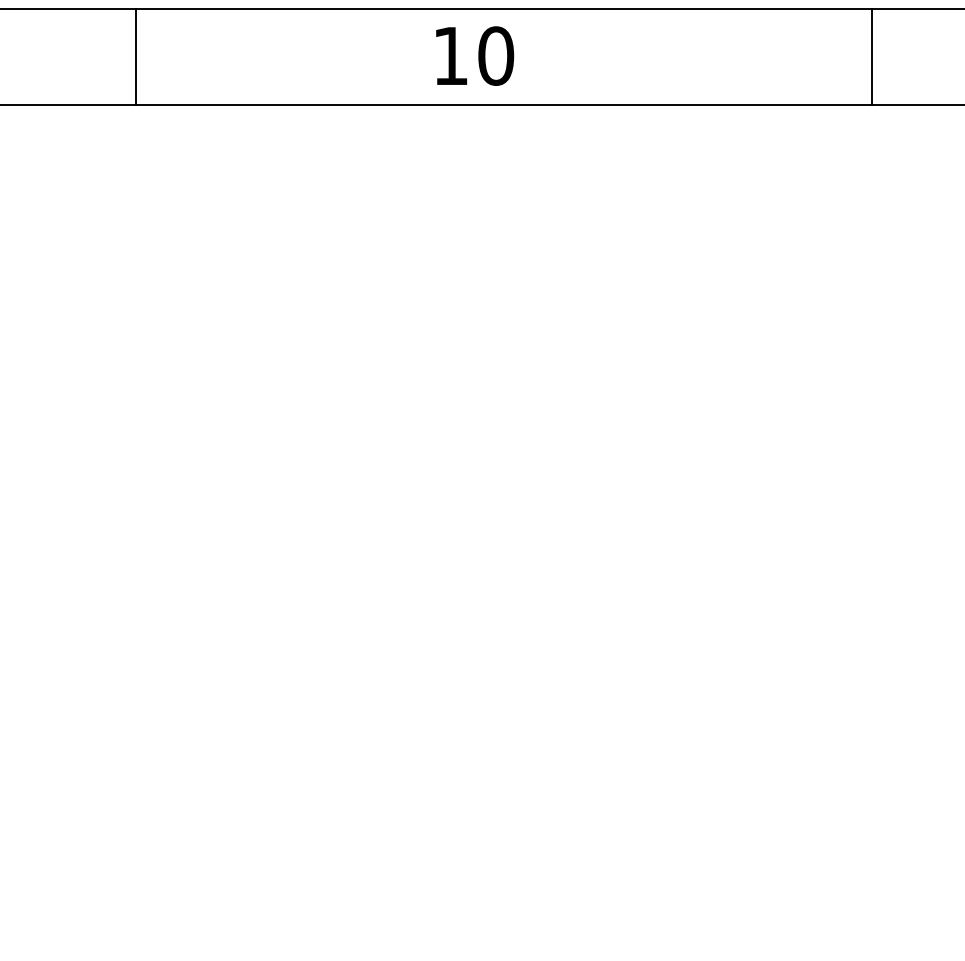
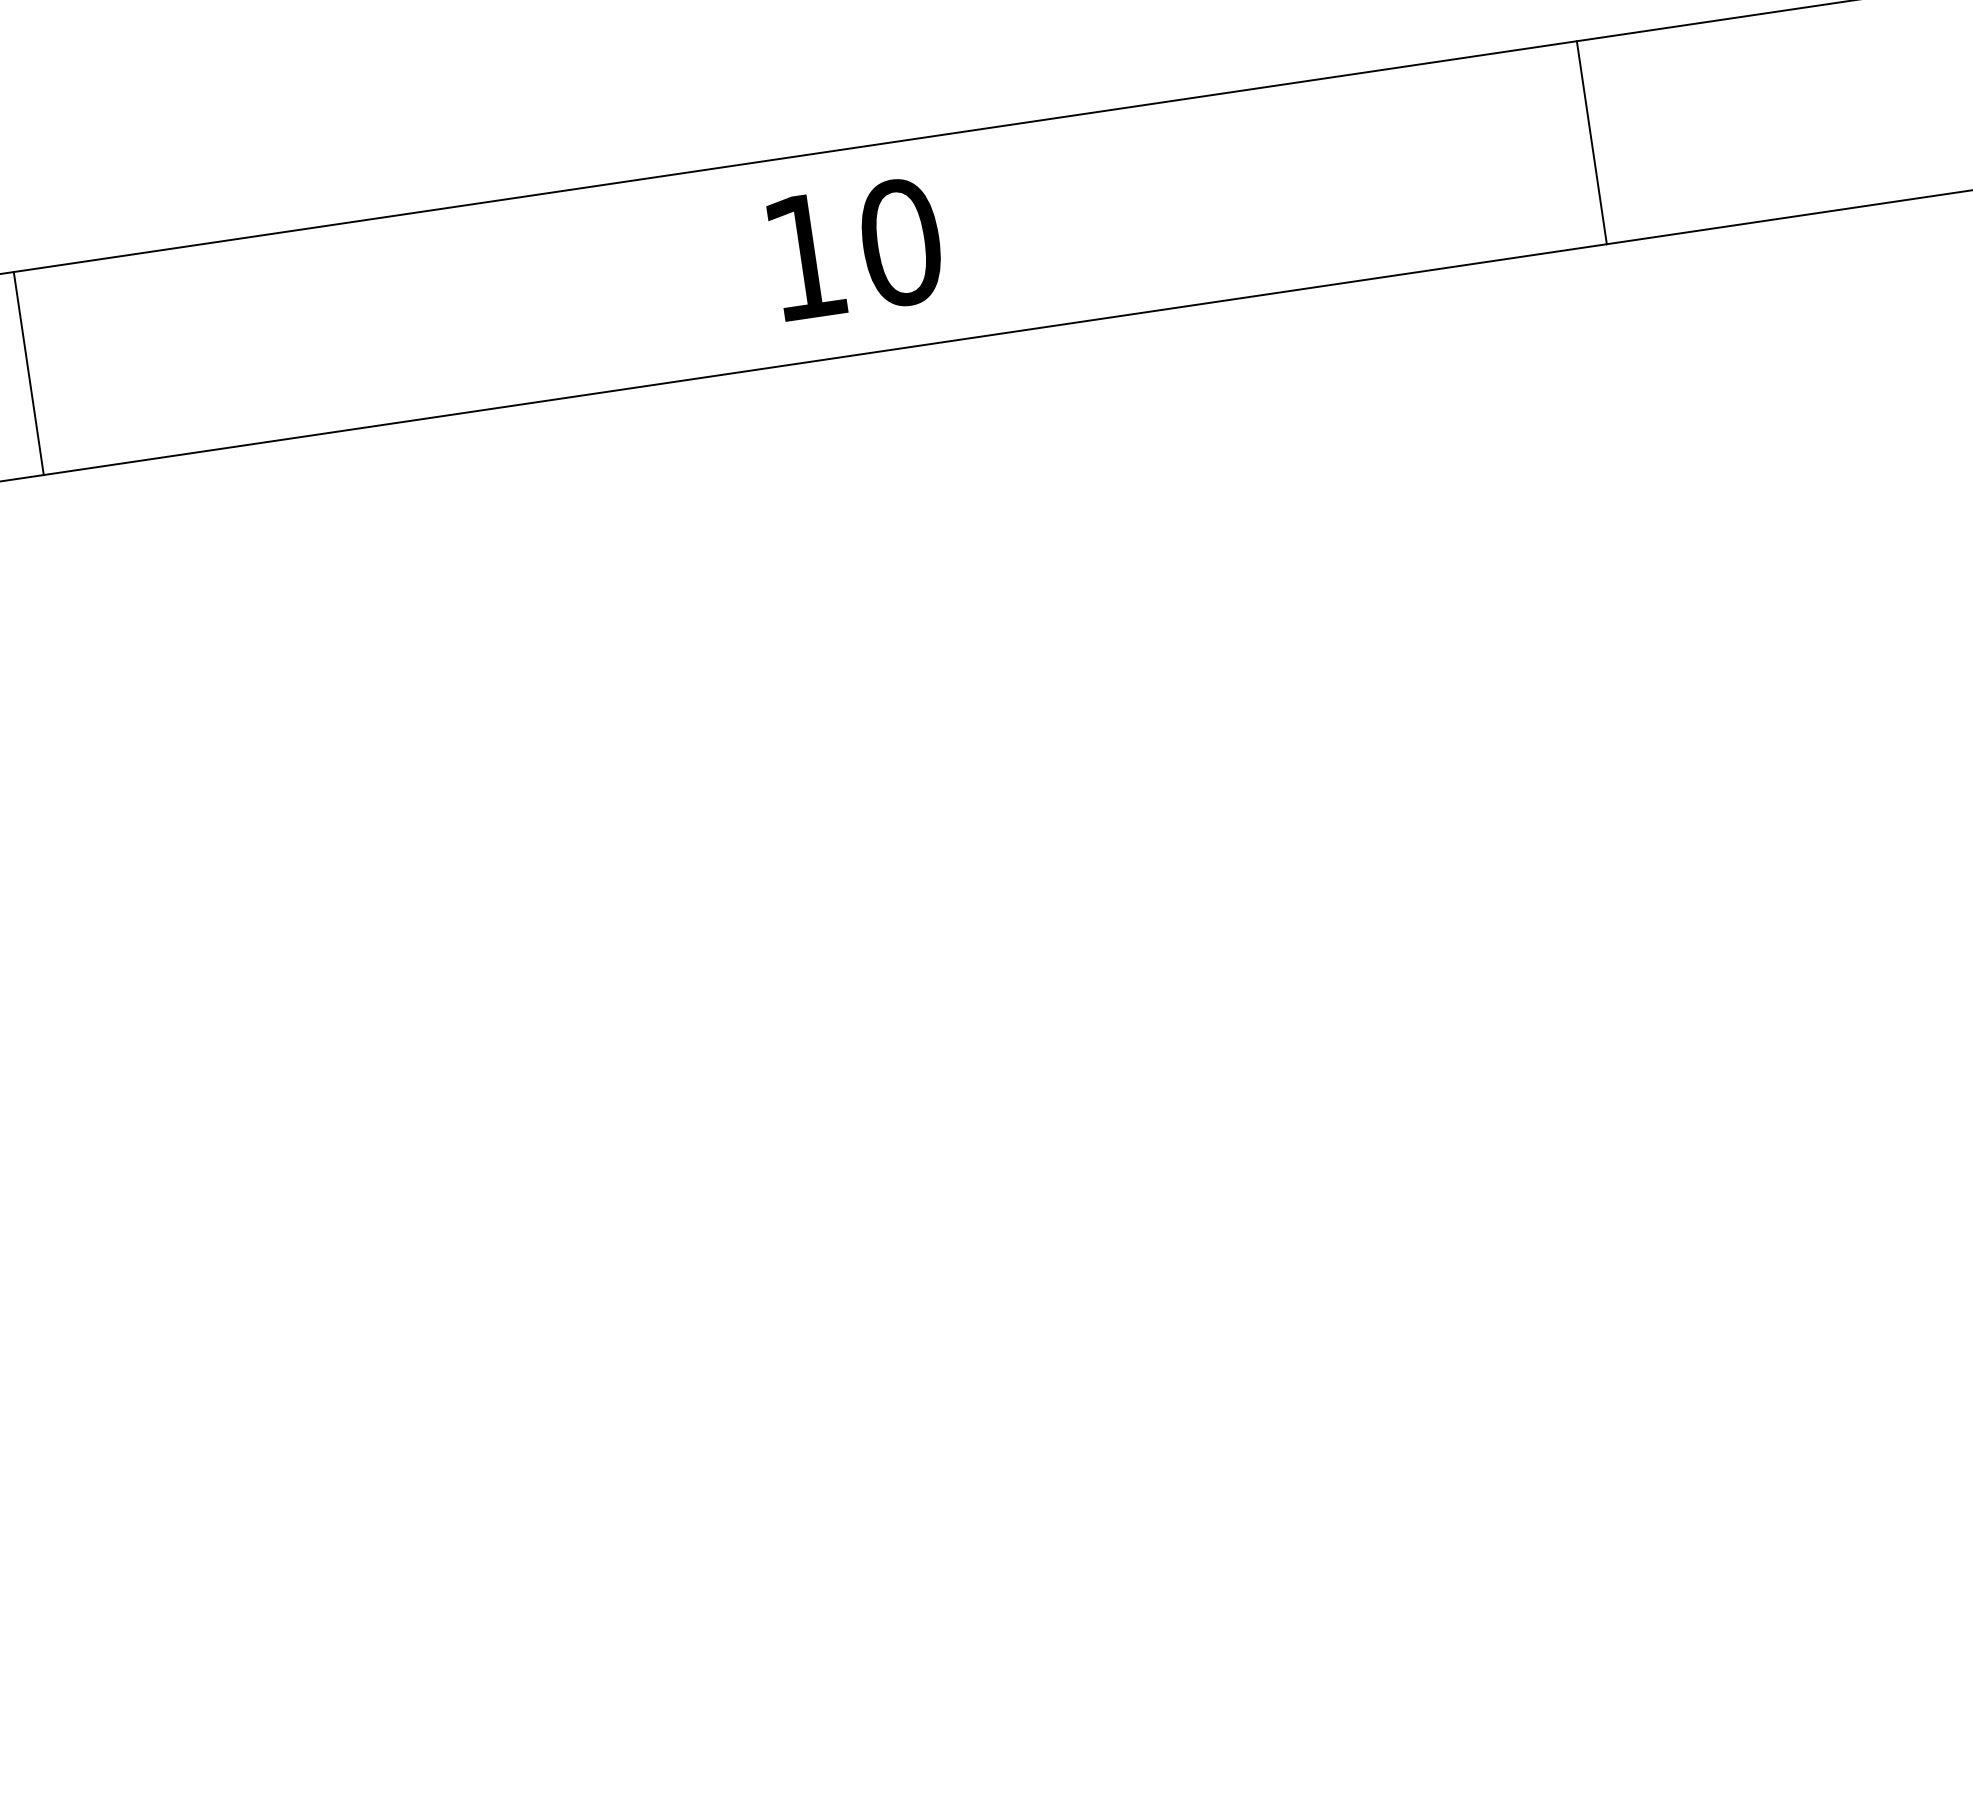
line: (136, 57) -> (29, 374), moved
line: (871, 57) -> (1591, 143), moved

